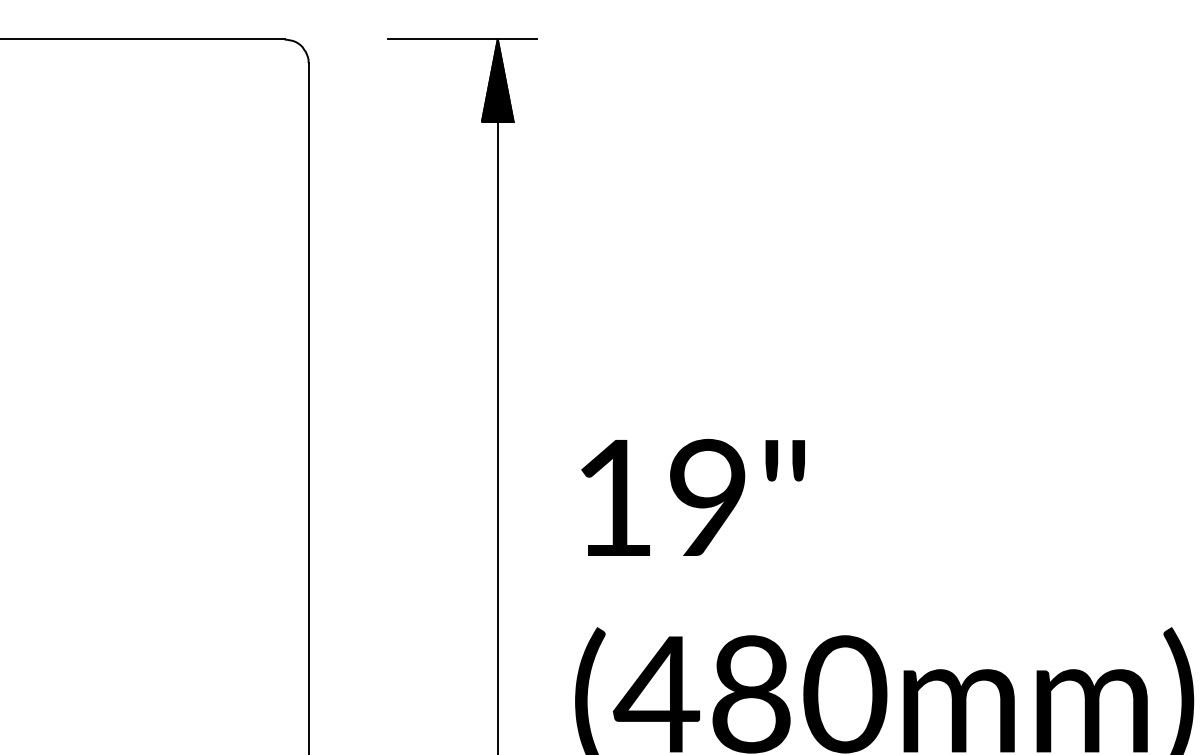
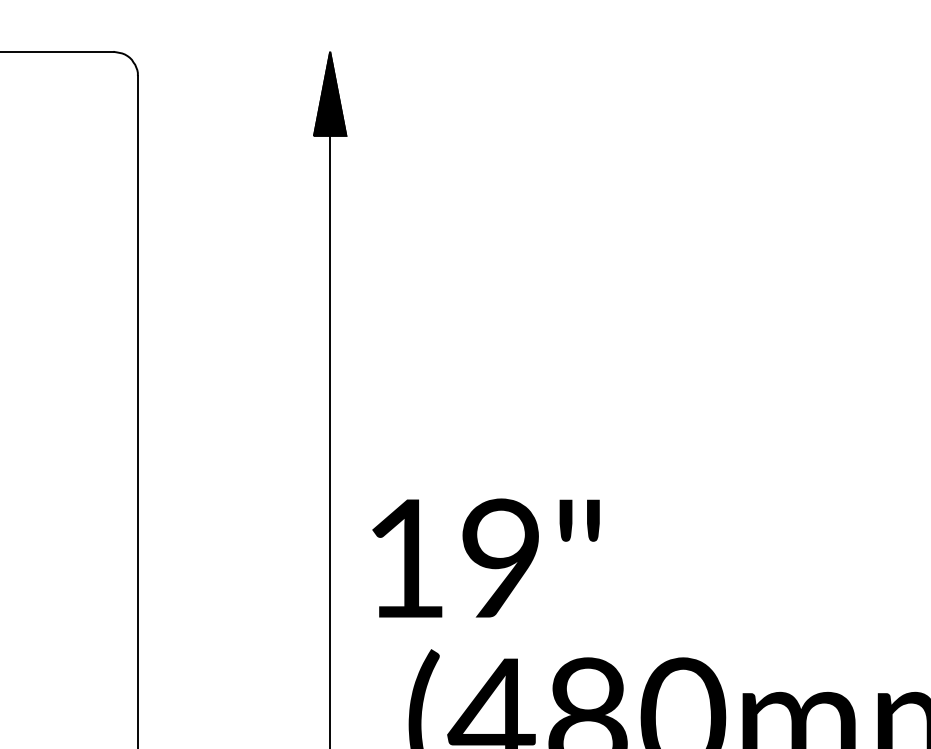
line: (462, 39) -> (294, 51), removed
text: (692, 496) -> (485, 557), moved

